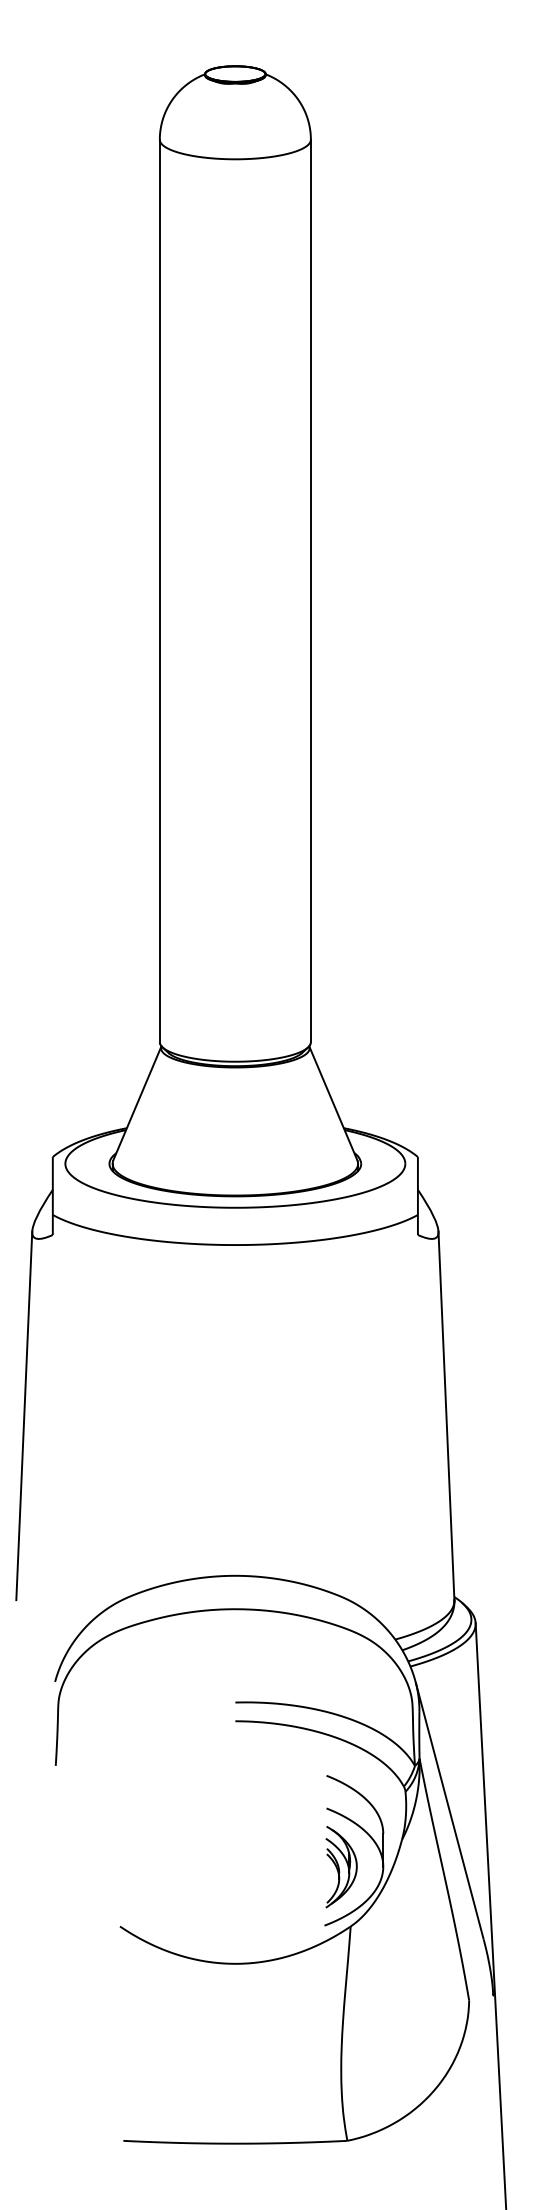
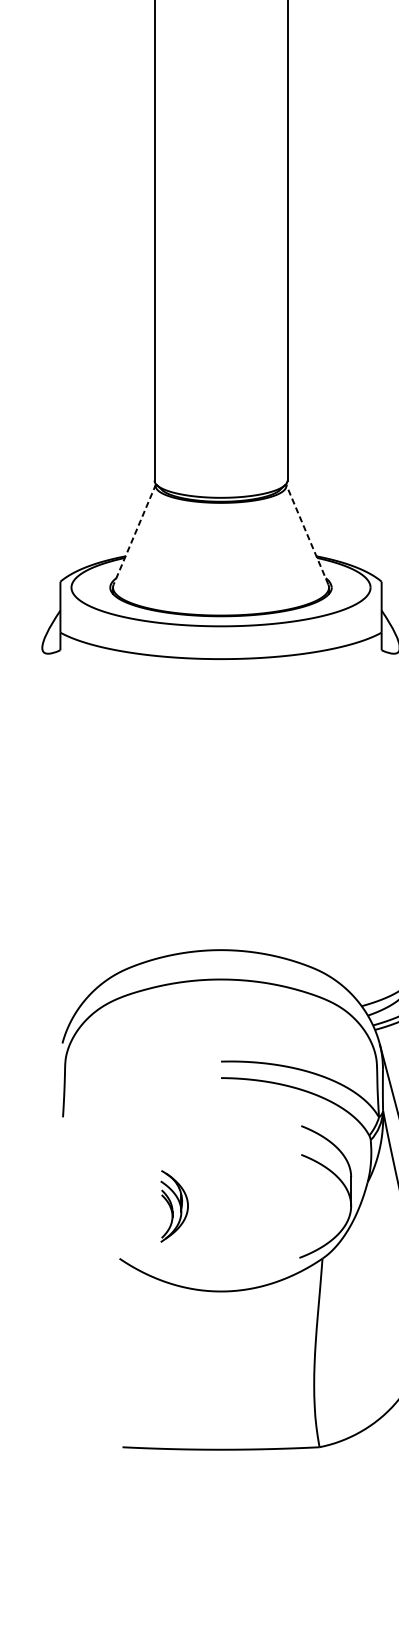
line: (137, 1103) -> (134, 534), solid -> dashed
line: (333, 1103) -> (307, 534), solid -> dashed
line: (24, 1415) -> (35, 809), removed
part: (341, 1867) -> (174, 1206), moved

